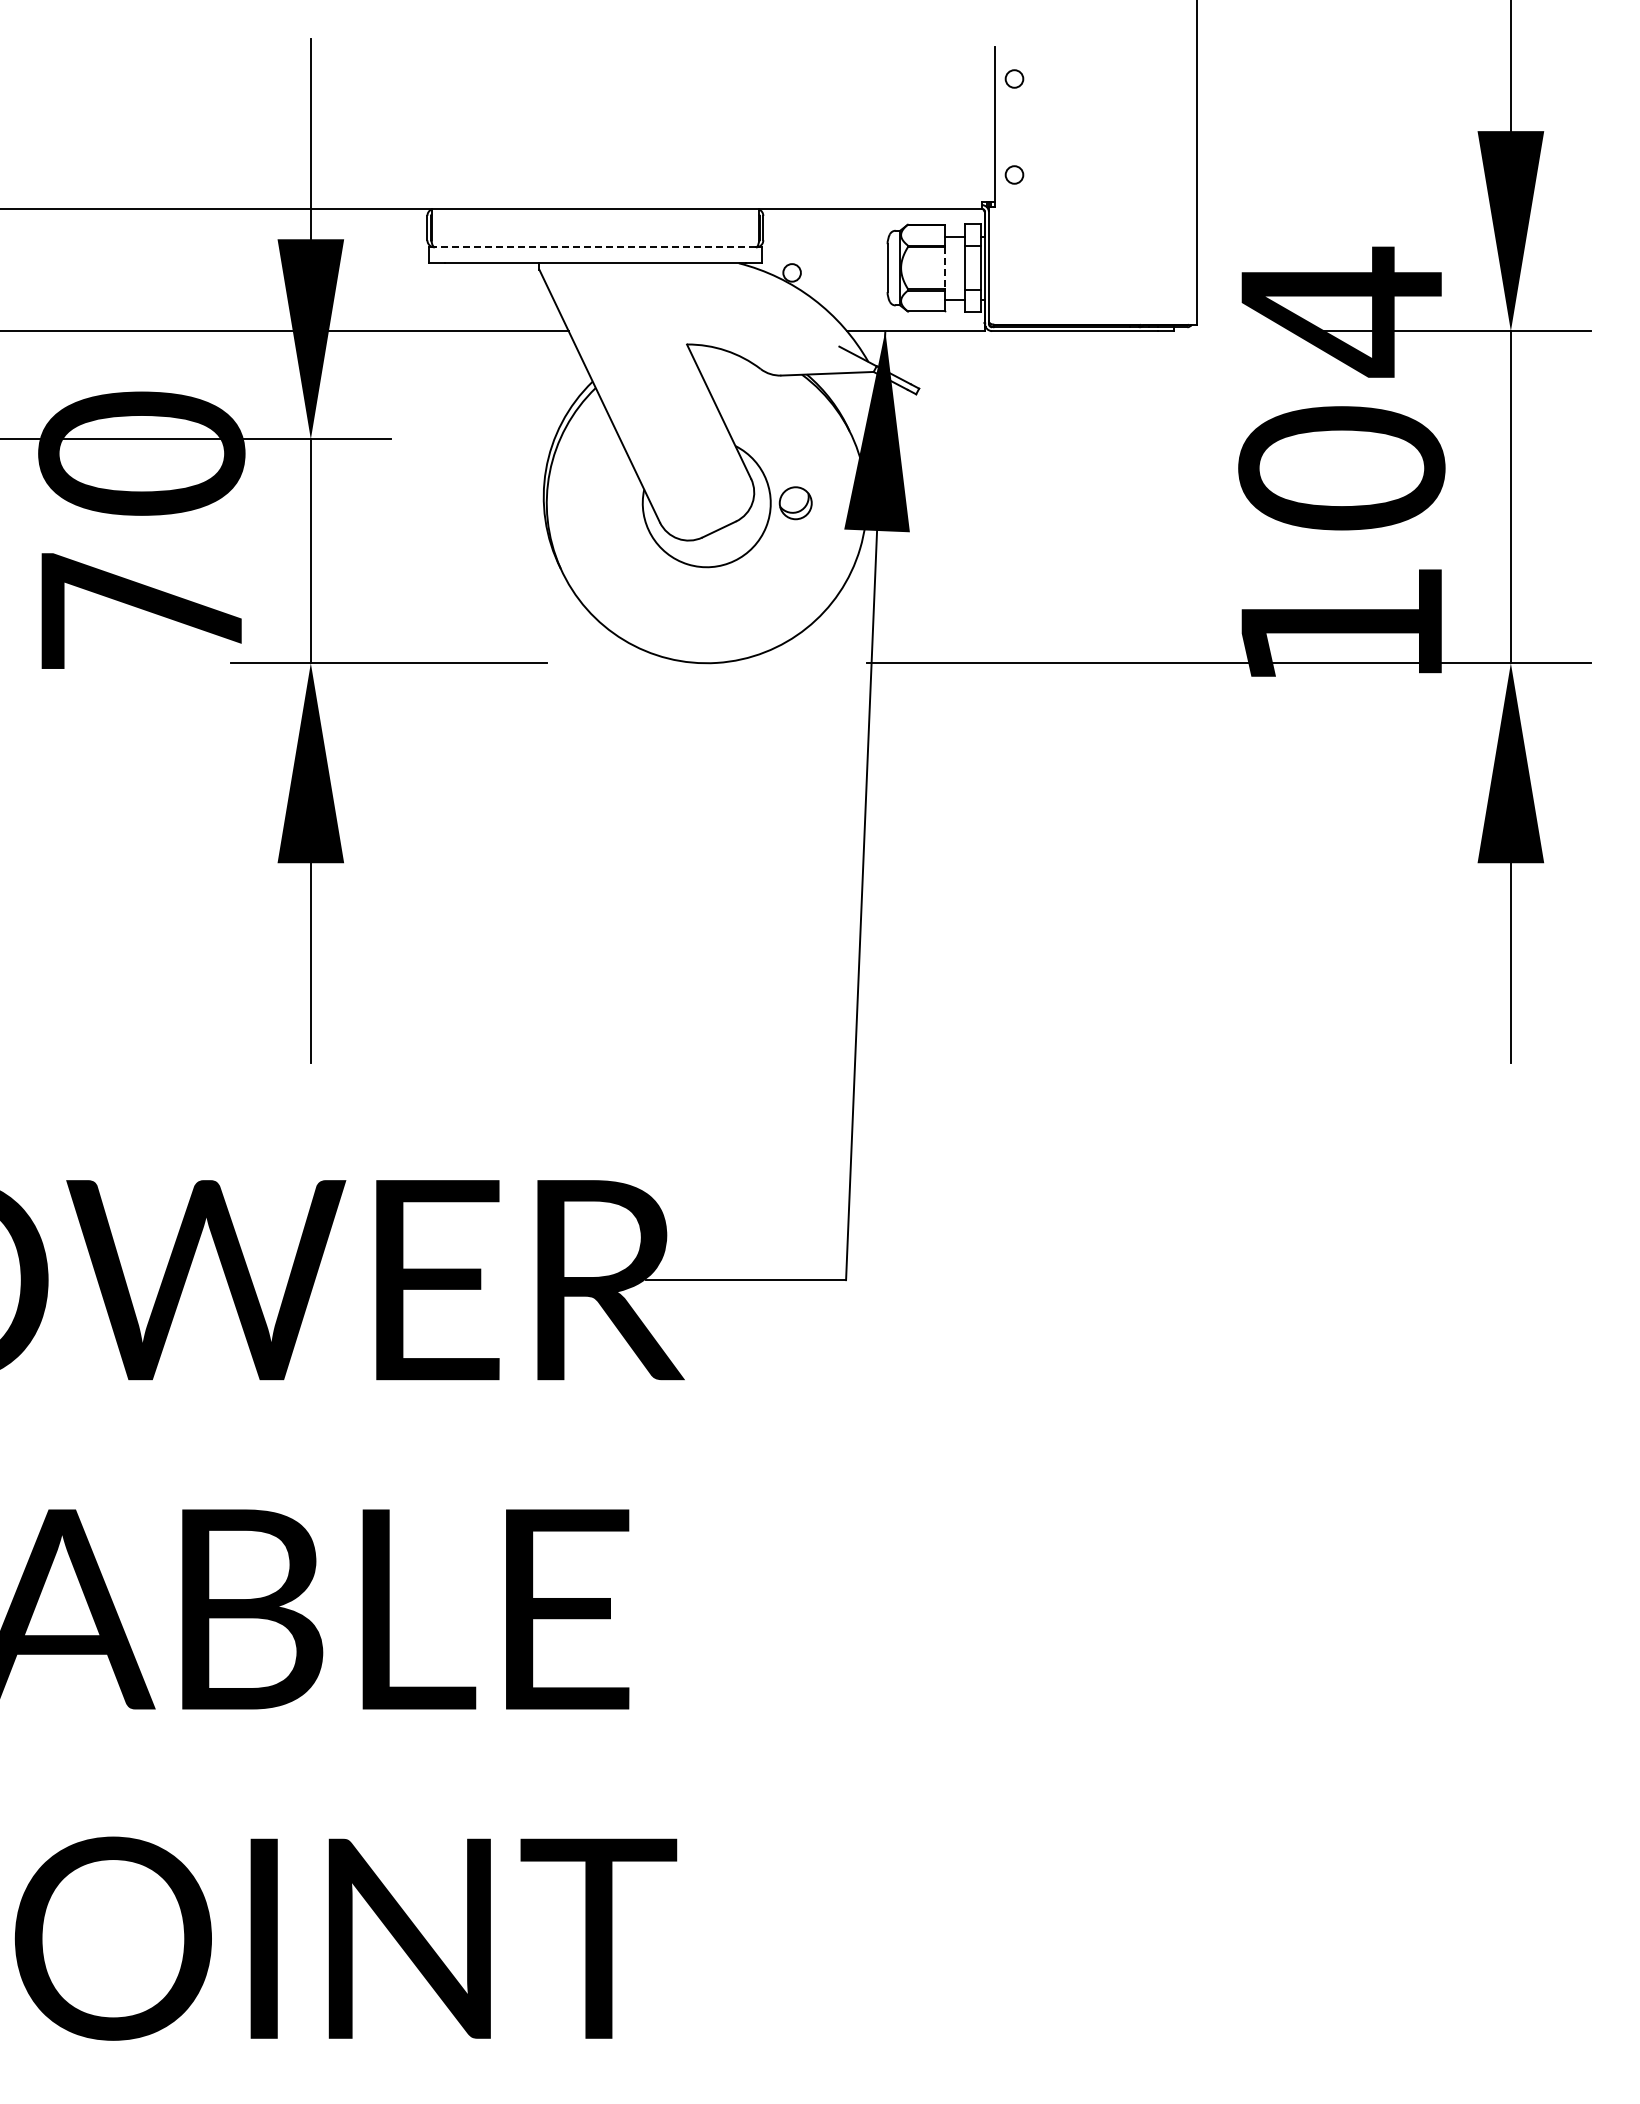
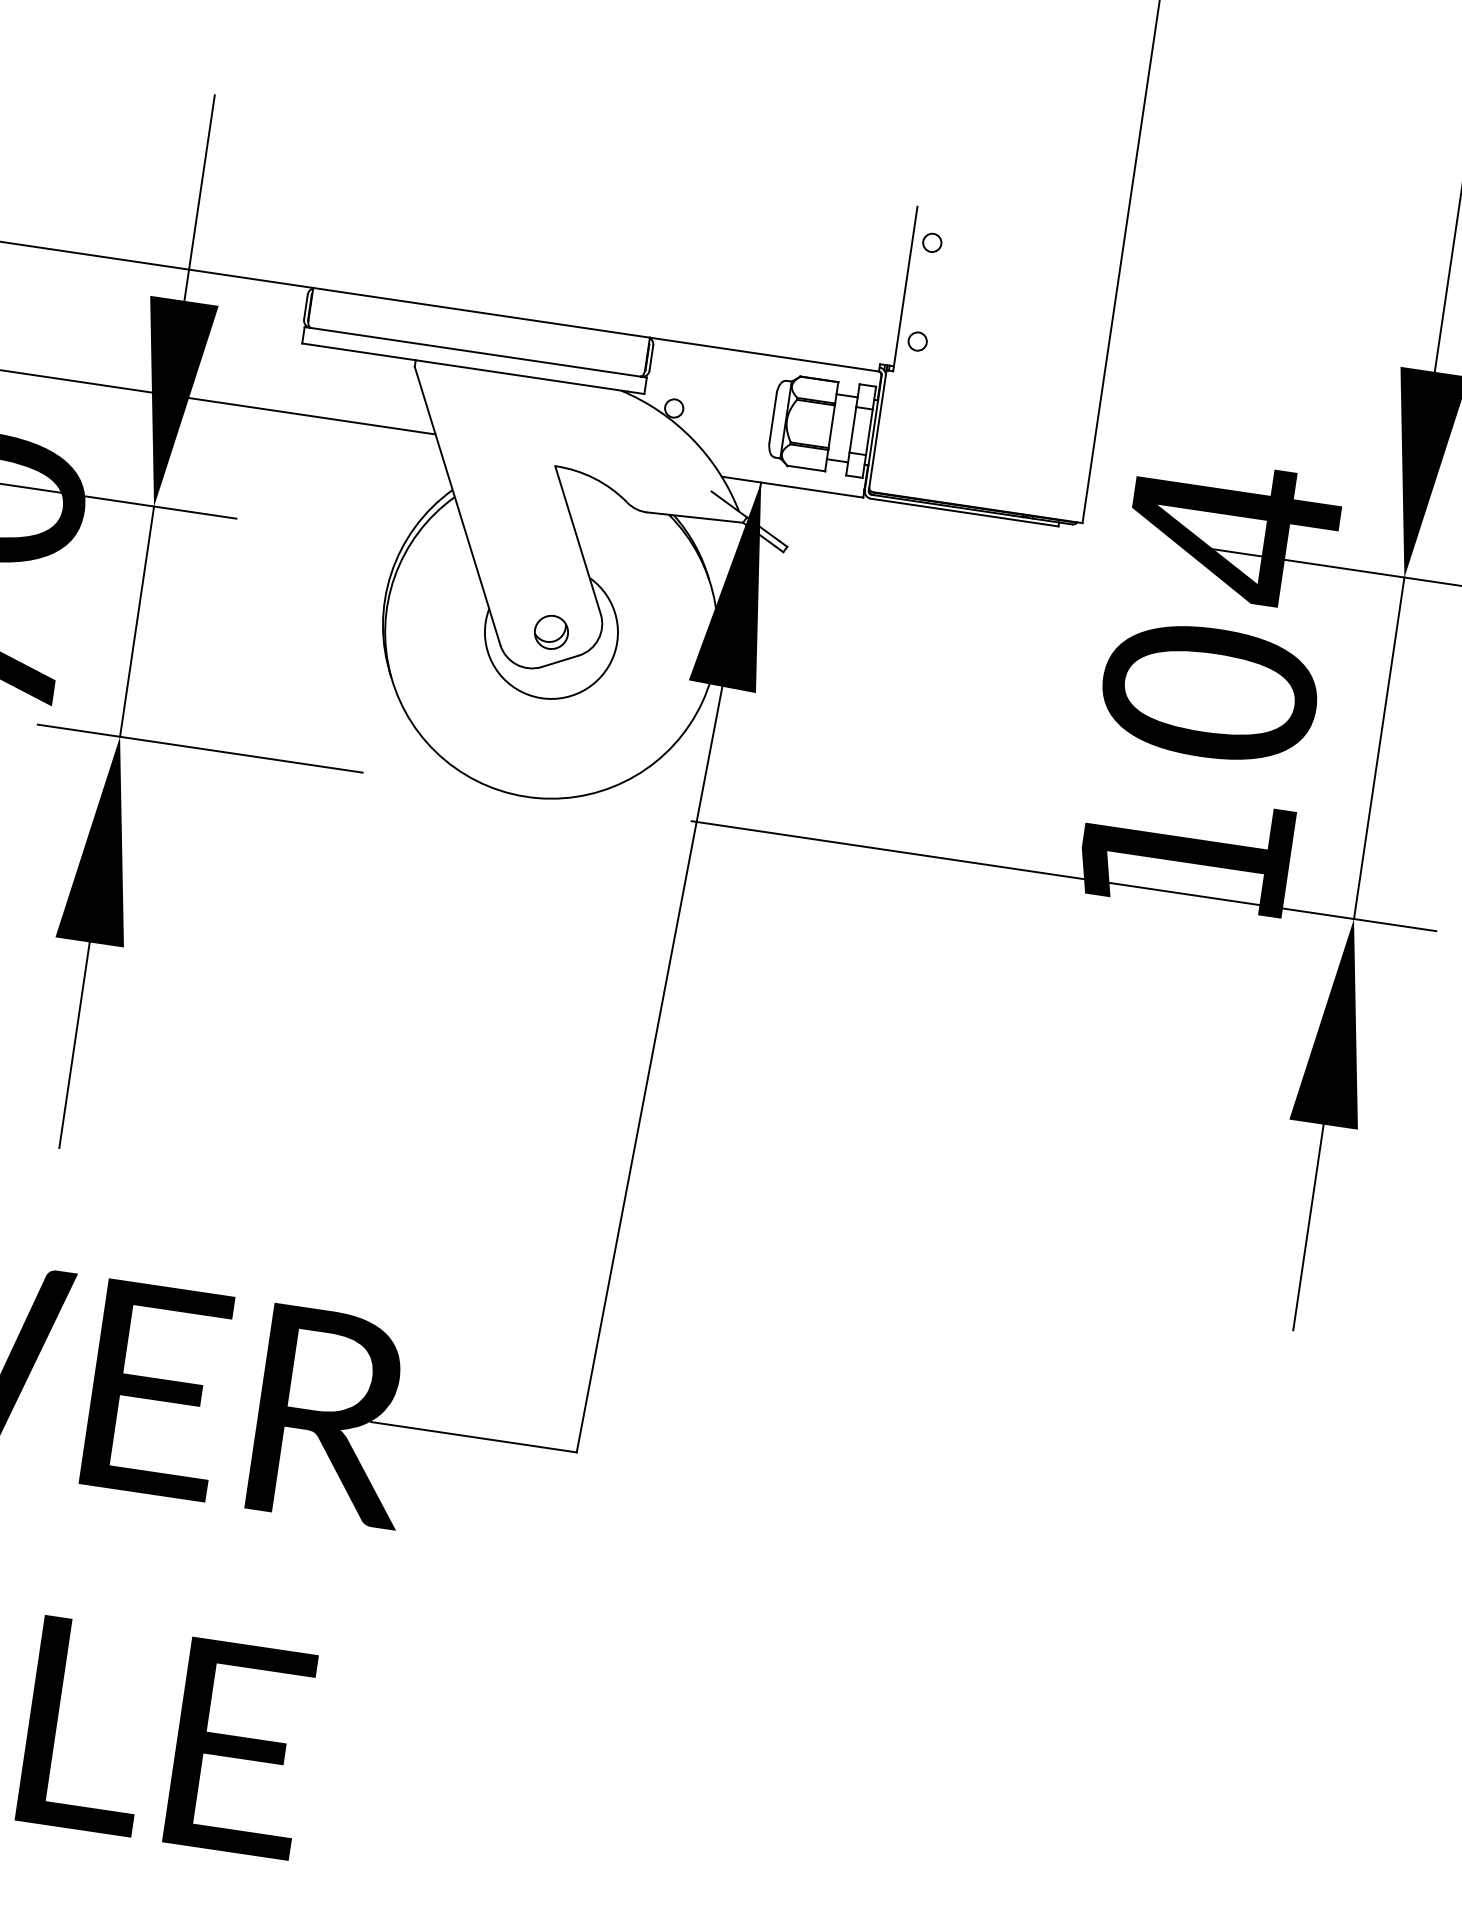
line: (594, 247) -> (474, 352), dashed -> solid
line: (944, 268) -> (831, 427), dashed -> solid
part: (795, 503) -> (551, 632), moved

